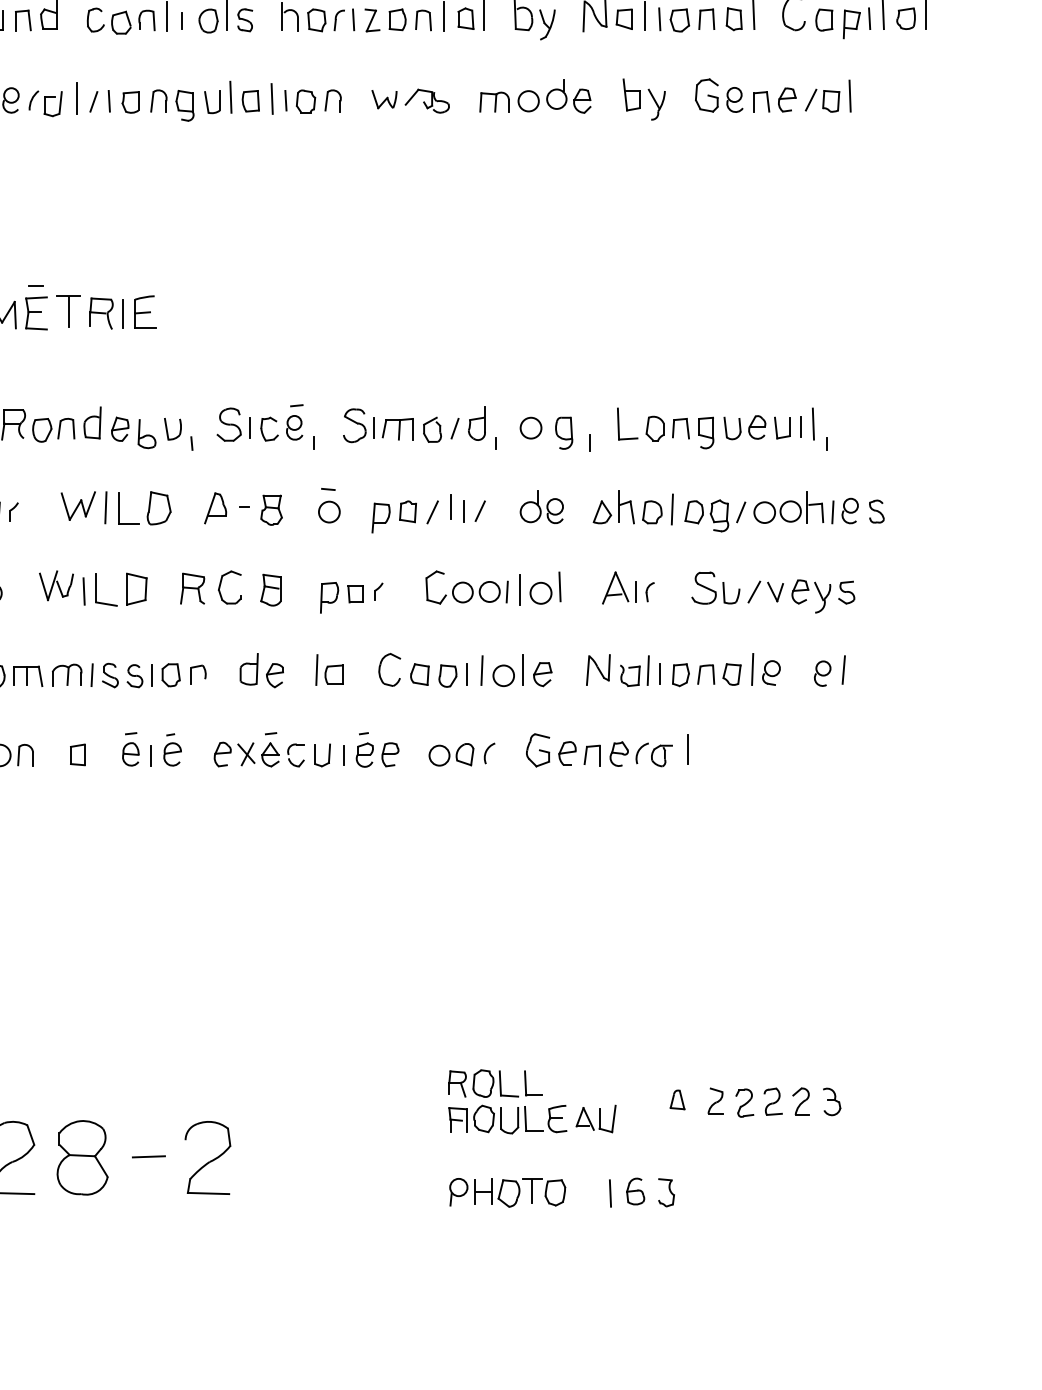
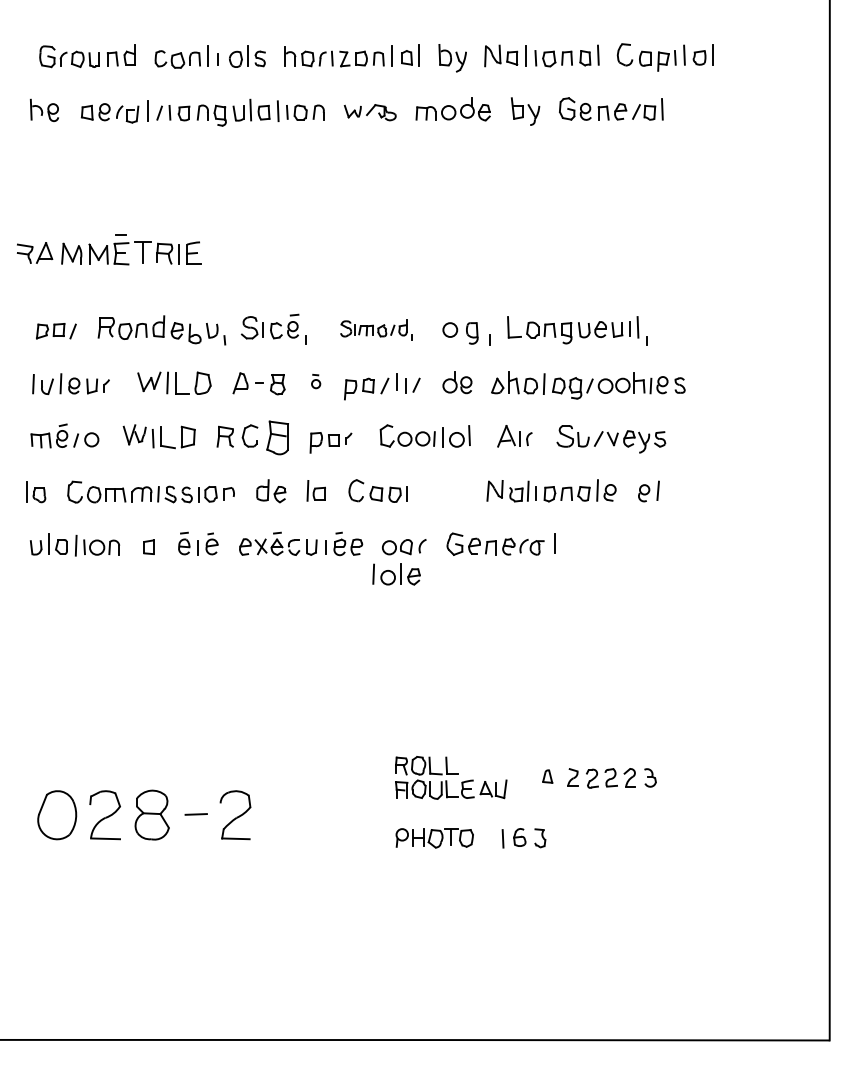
part: (420, 427) -> (376, 329), size x0.7
part: (328, 505) -> (315, 381), size x0.6
part: (269, 589) -> (276, 437), size x1.6
part: (516, 671) -> (396, 574), moved

